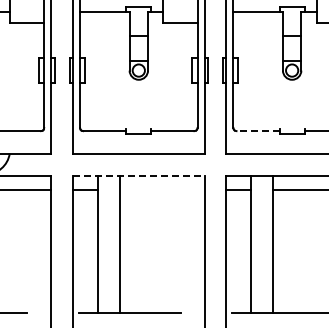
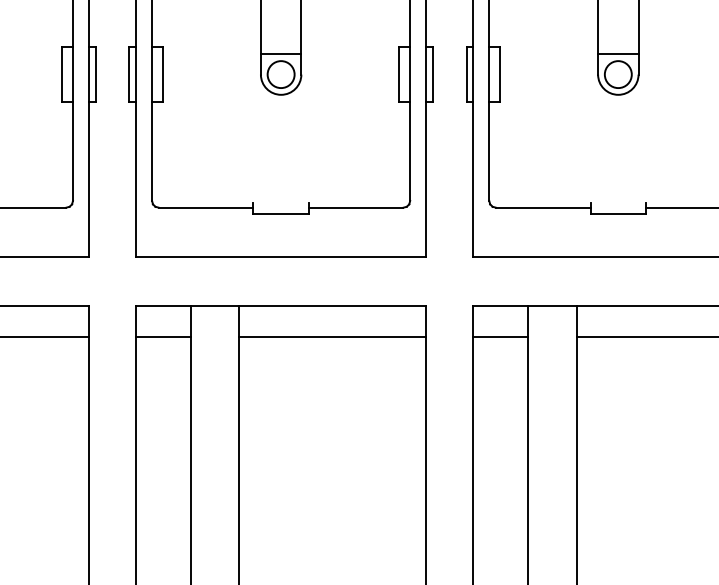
line: (258, 131) -> (544, 208), dashed -> solid
line: (138, 175) -> (280, 305), dashed -> solid
line: (161, 189) -> (330, 336), added

